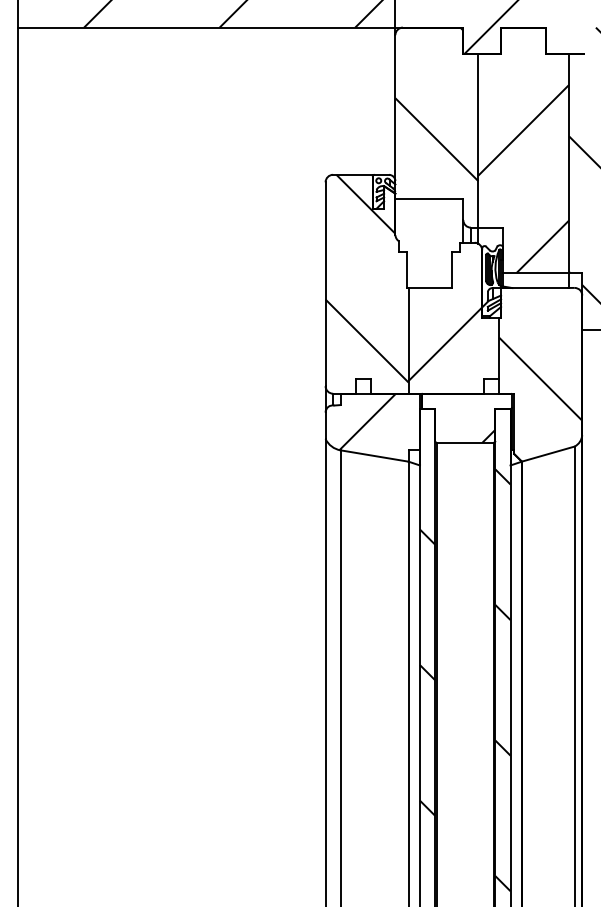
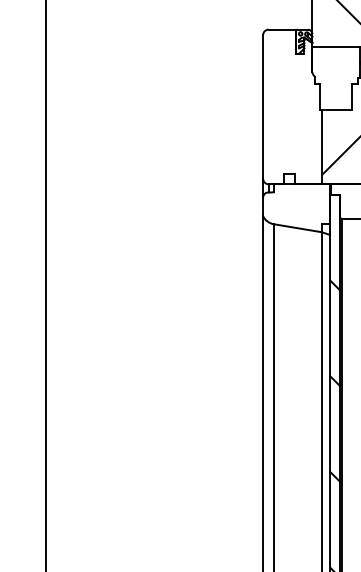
hatch: (366, 278) -> (292, 102), removed
hatch: (367, 421) -> (292, 203), removed

